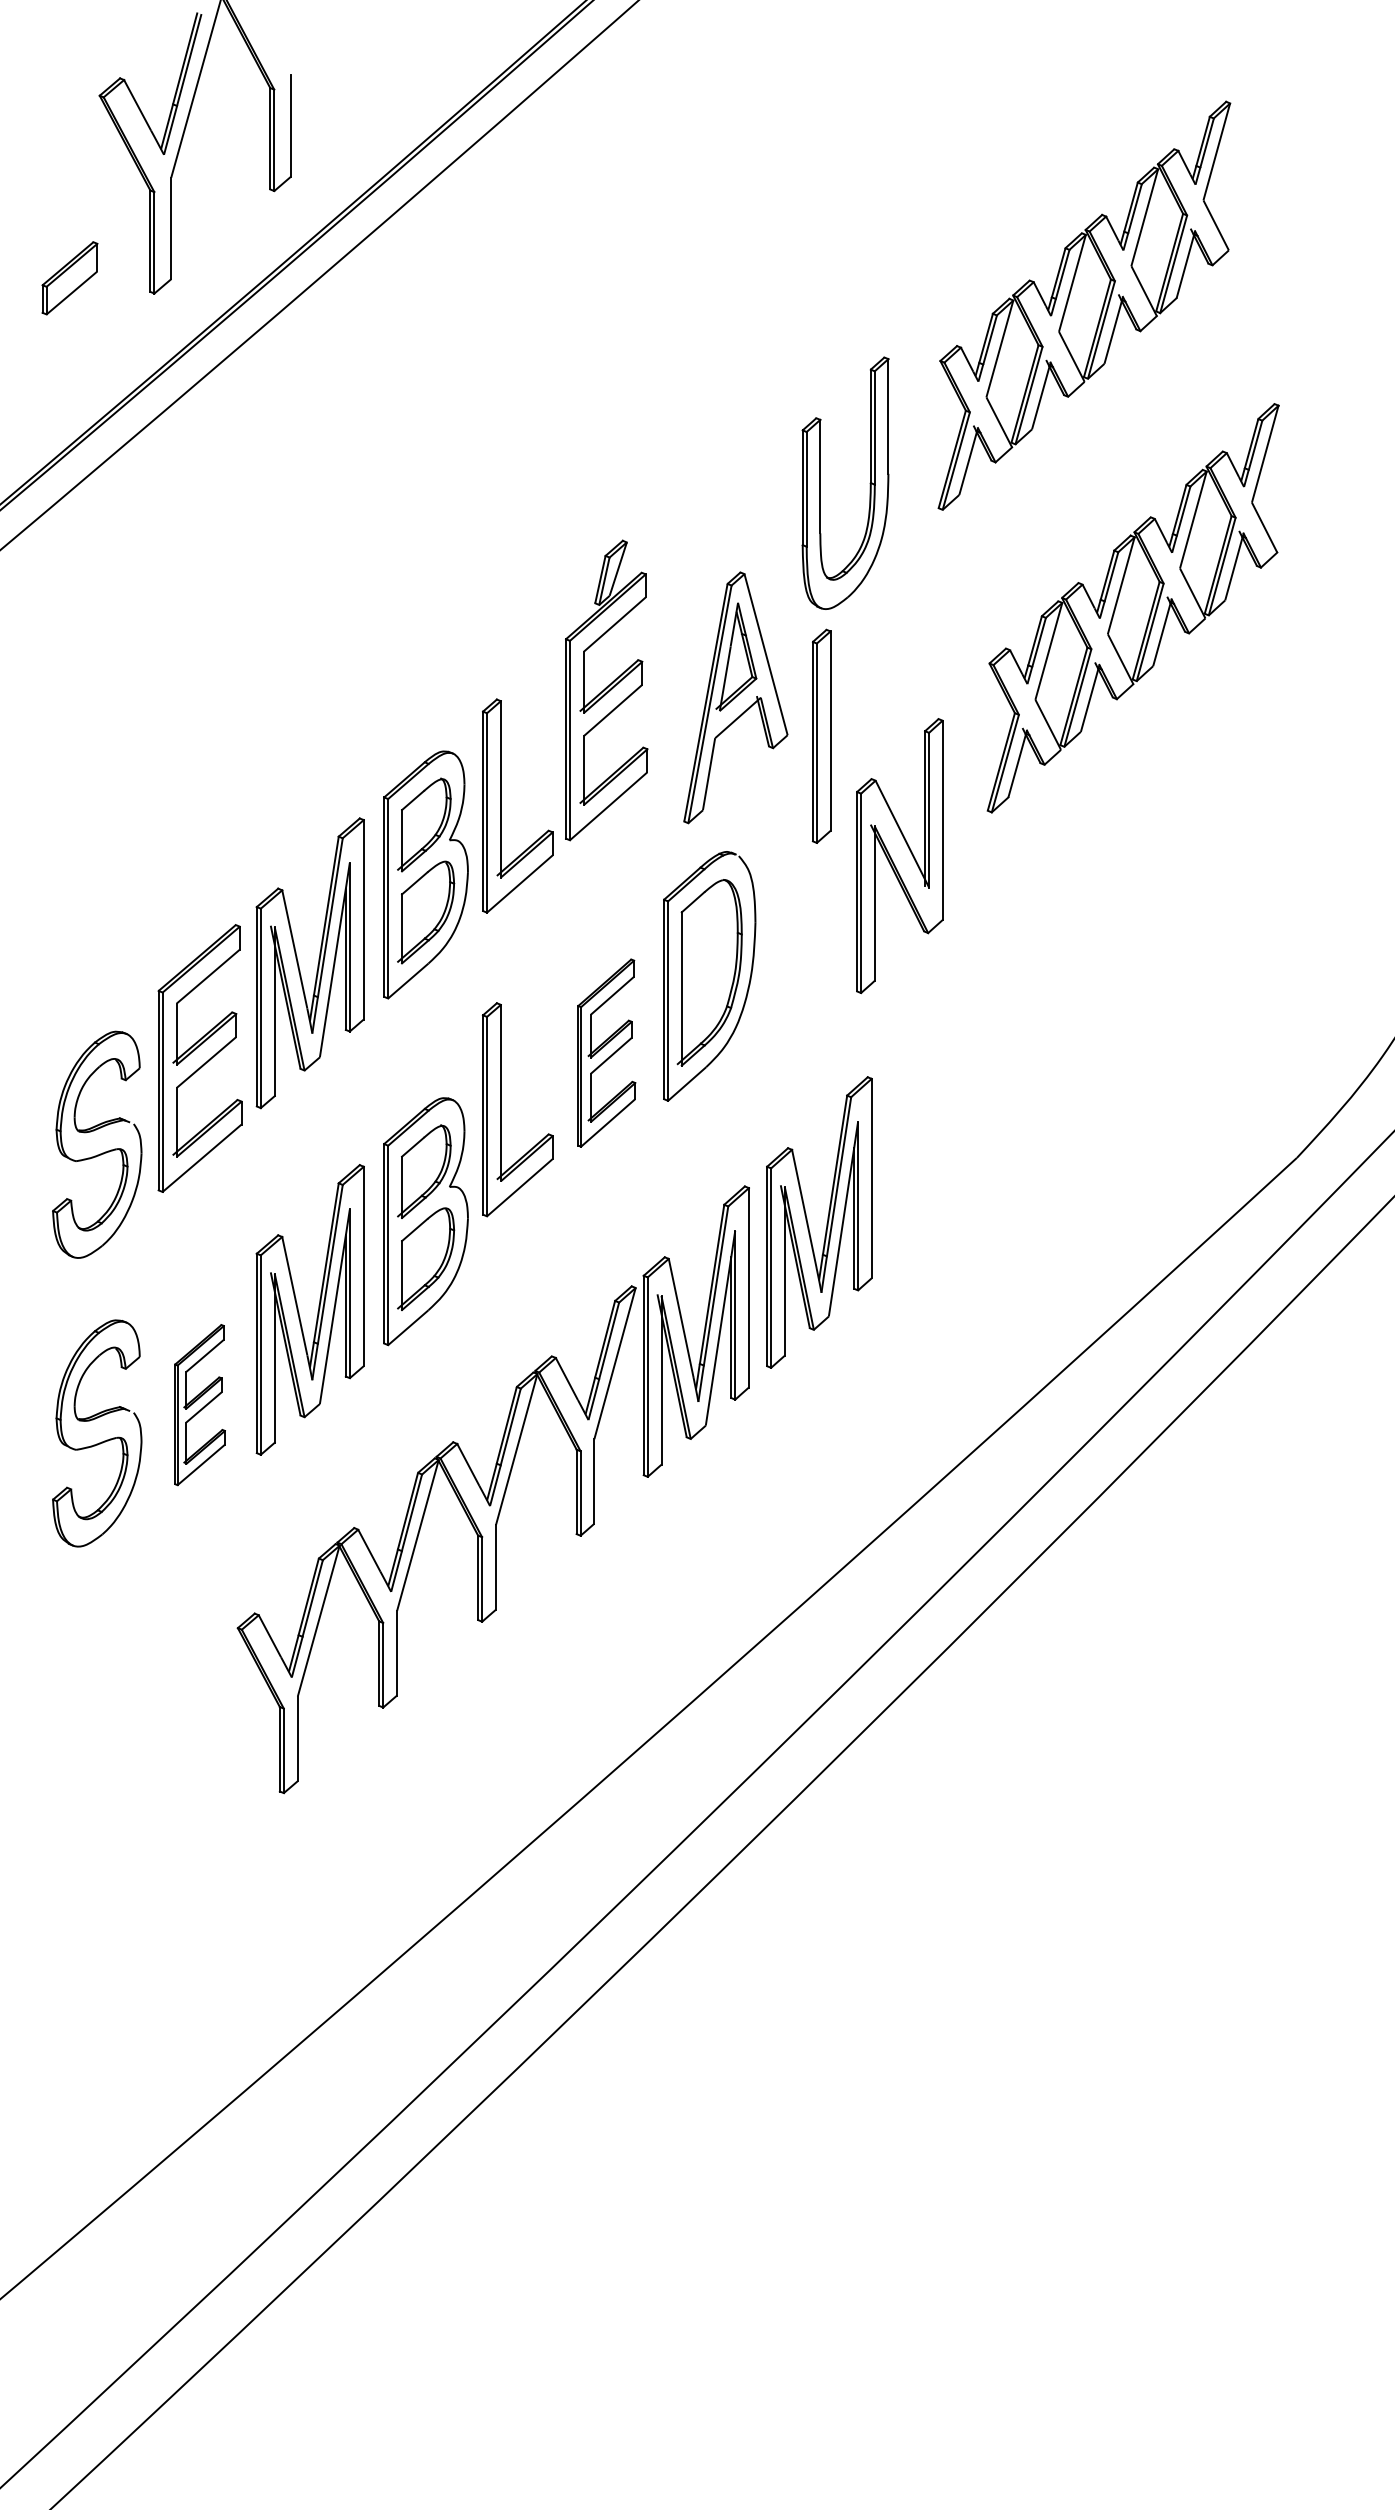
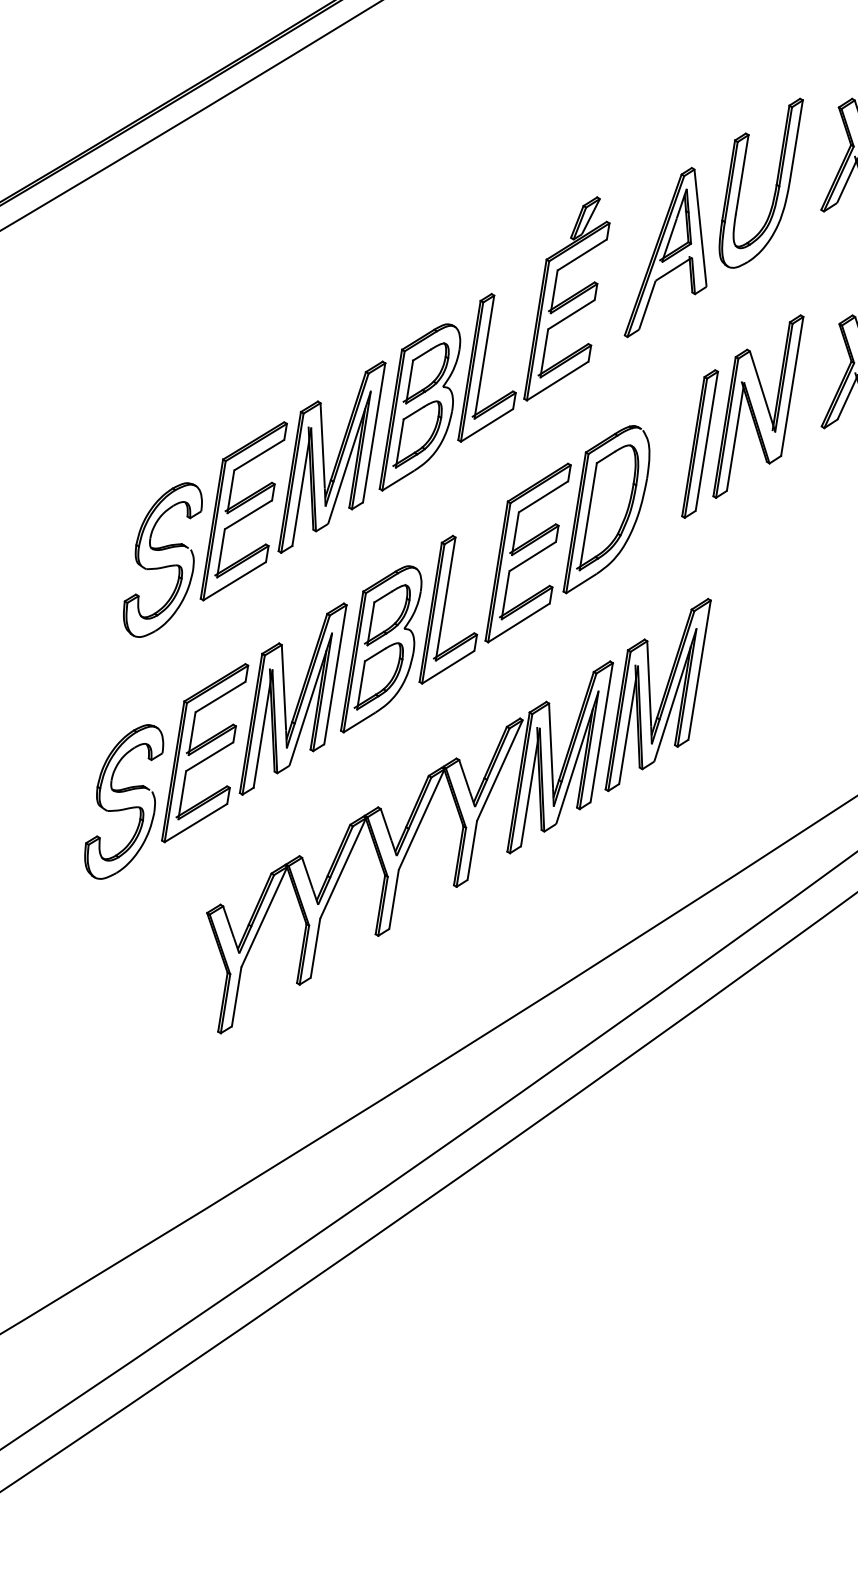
part: (735, 697) -> (674, 254), moved
part: (821, 735) -> (700, 443), moved
part: (899, 856) -> (758, 406), moved
part: (606, 1052) -> (528, 552), size x1.43
part: (501, 1109) -> (444, 610), moved
part: (199, 1404) -> (205, 752), size x1.67
part: (101, 1441) -> (126, 808), moved

